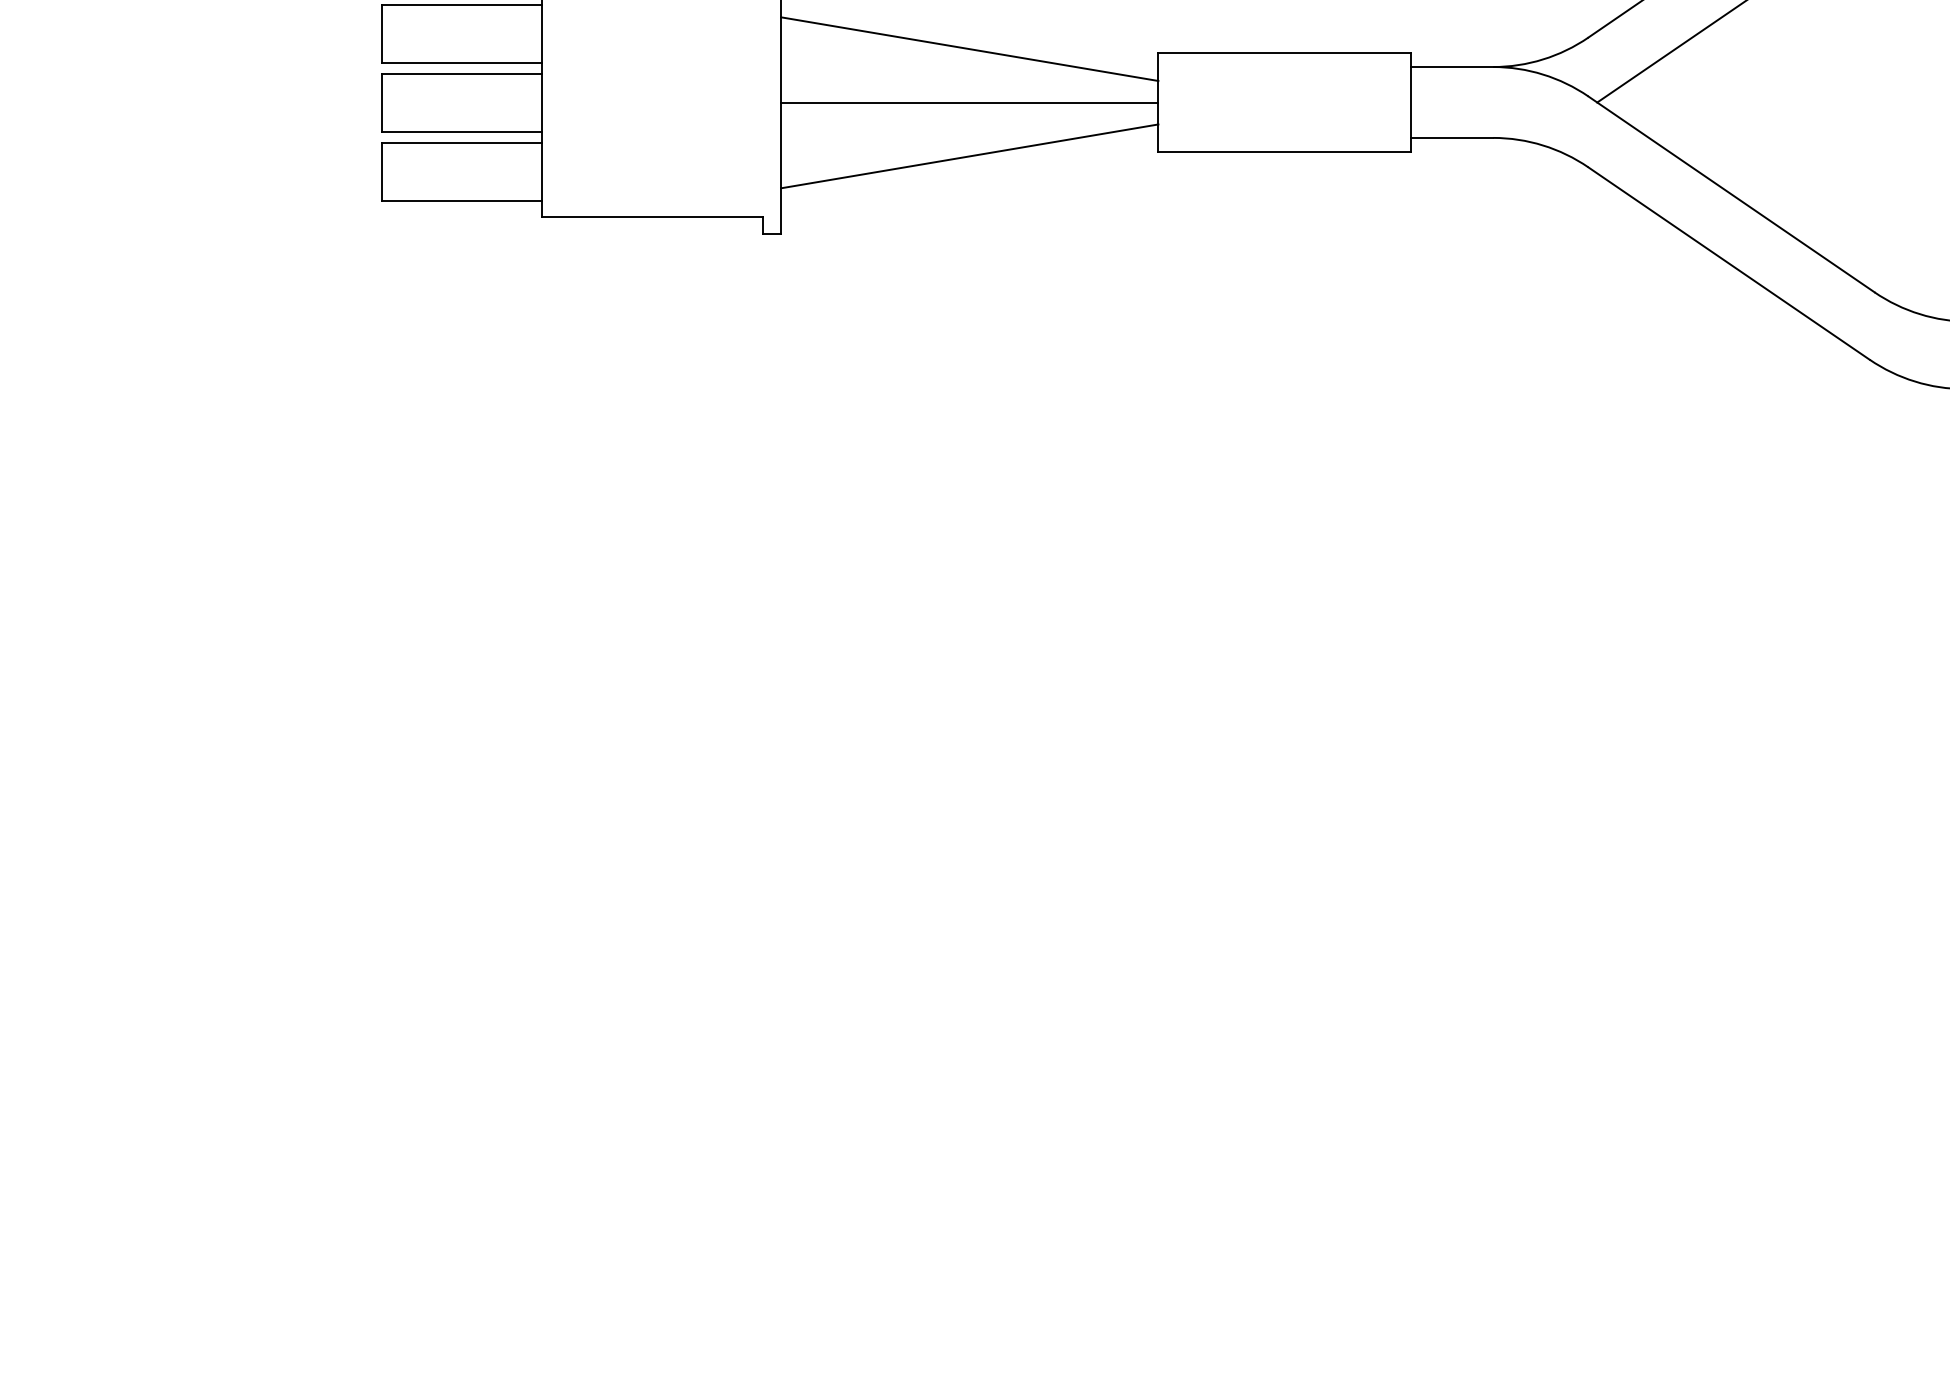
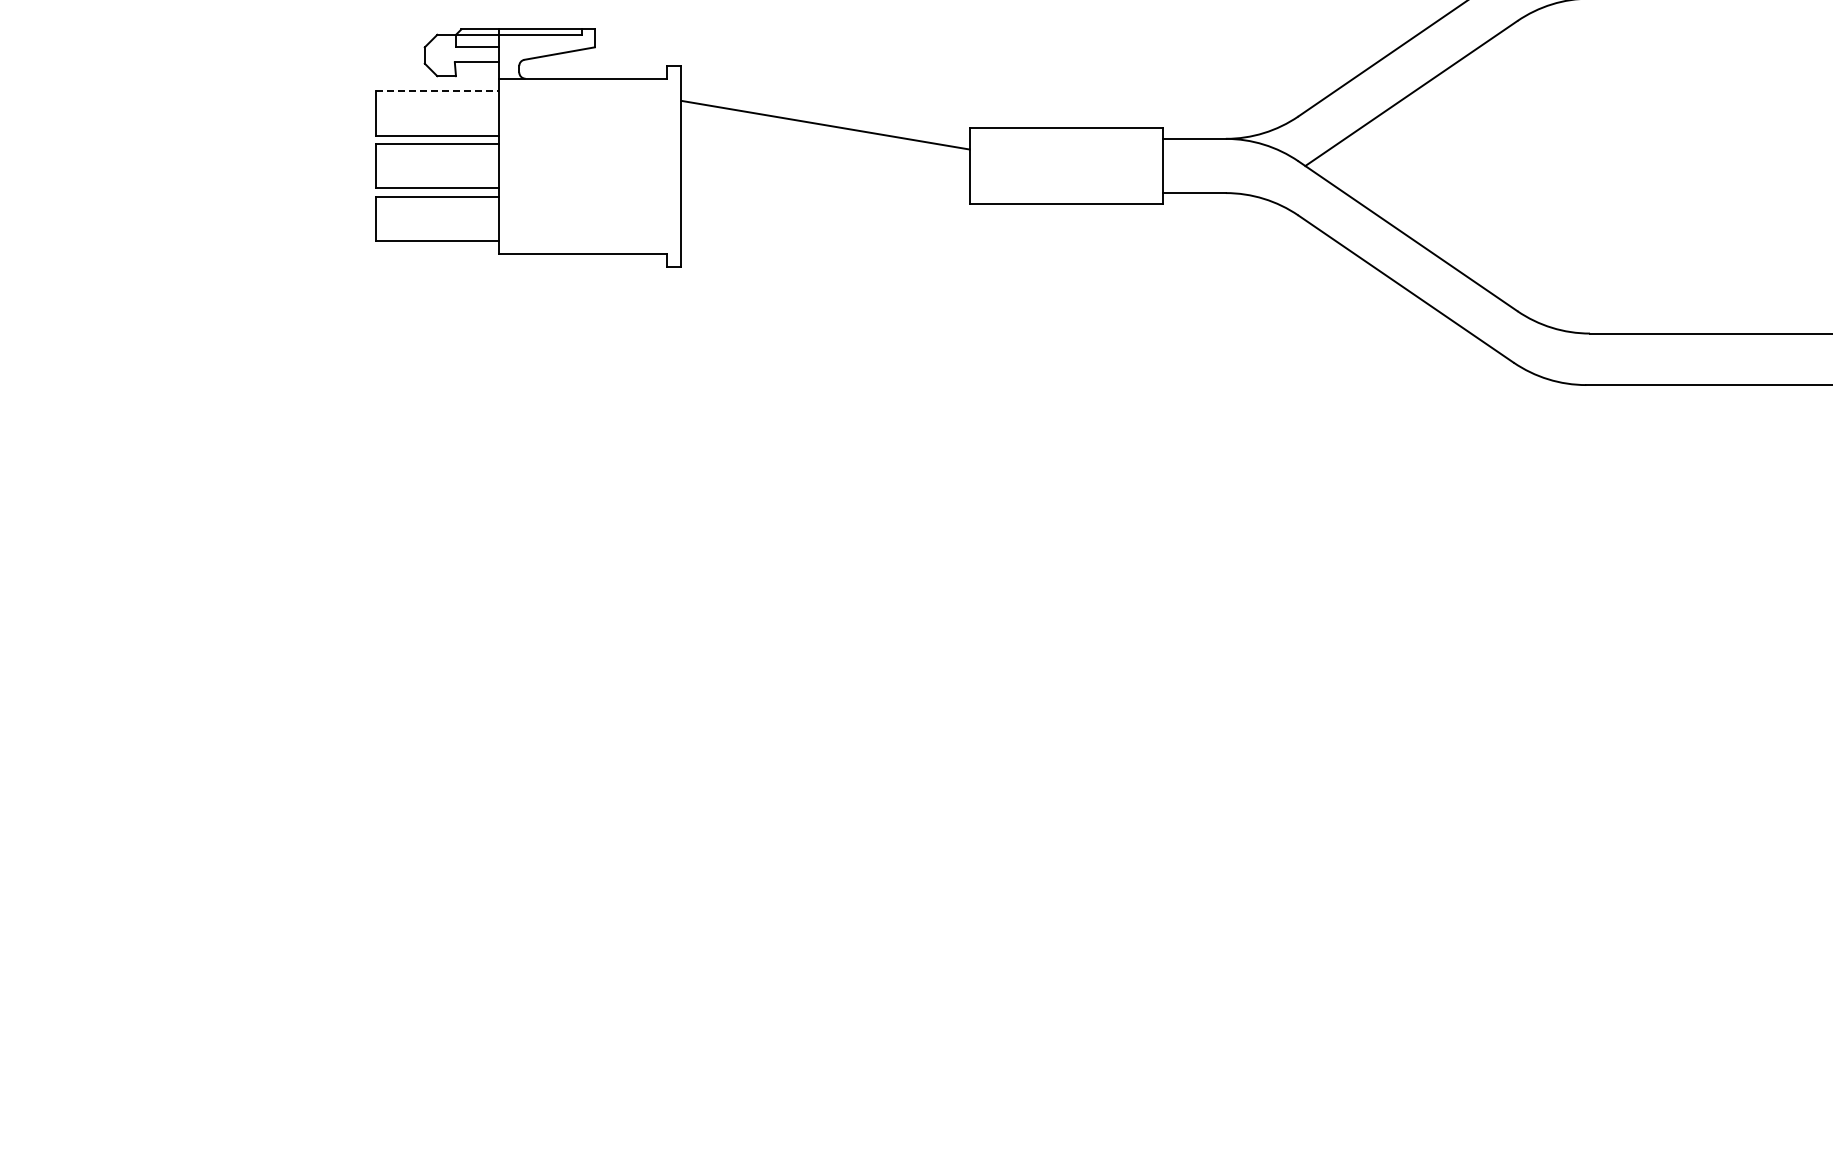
line: (461, 5) -> (437, 91), solid -> dashed
line: (969, 103) -> (825, 166), removed
line: (969, 155) -> (825, 206), removed

